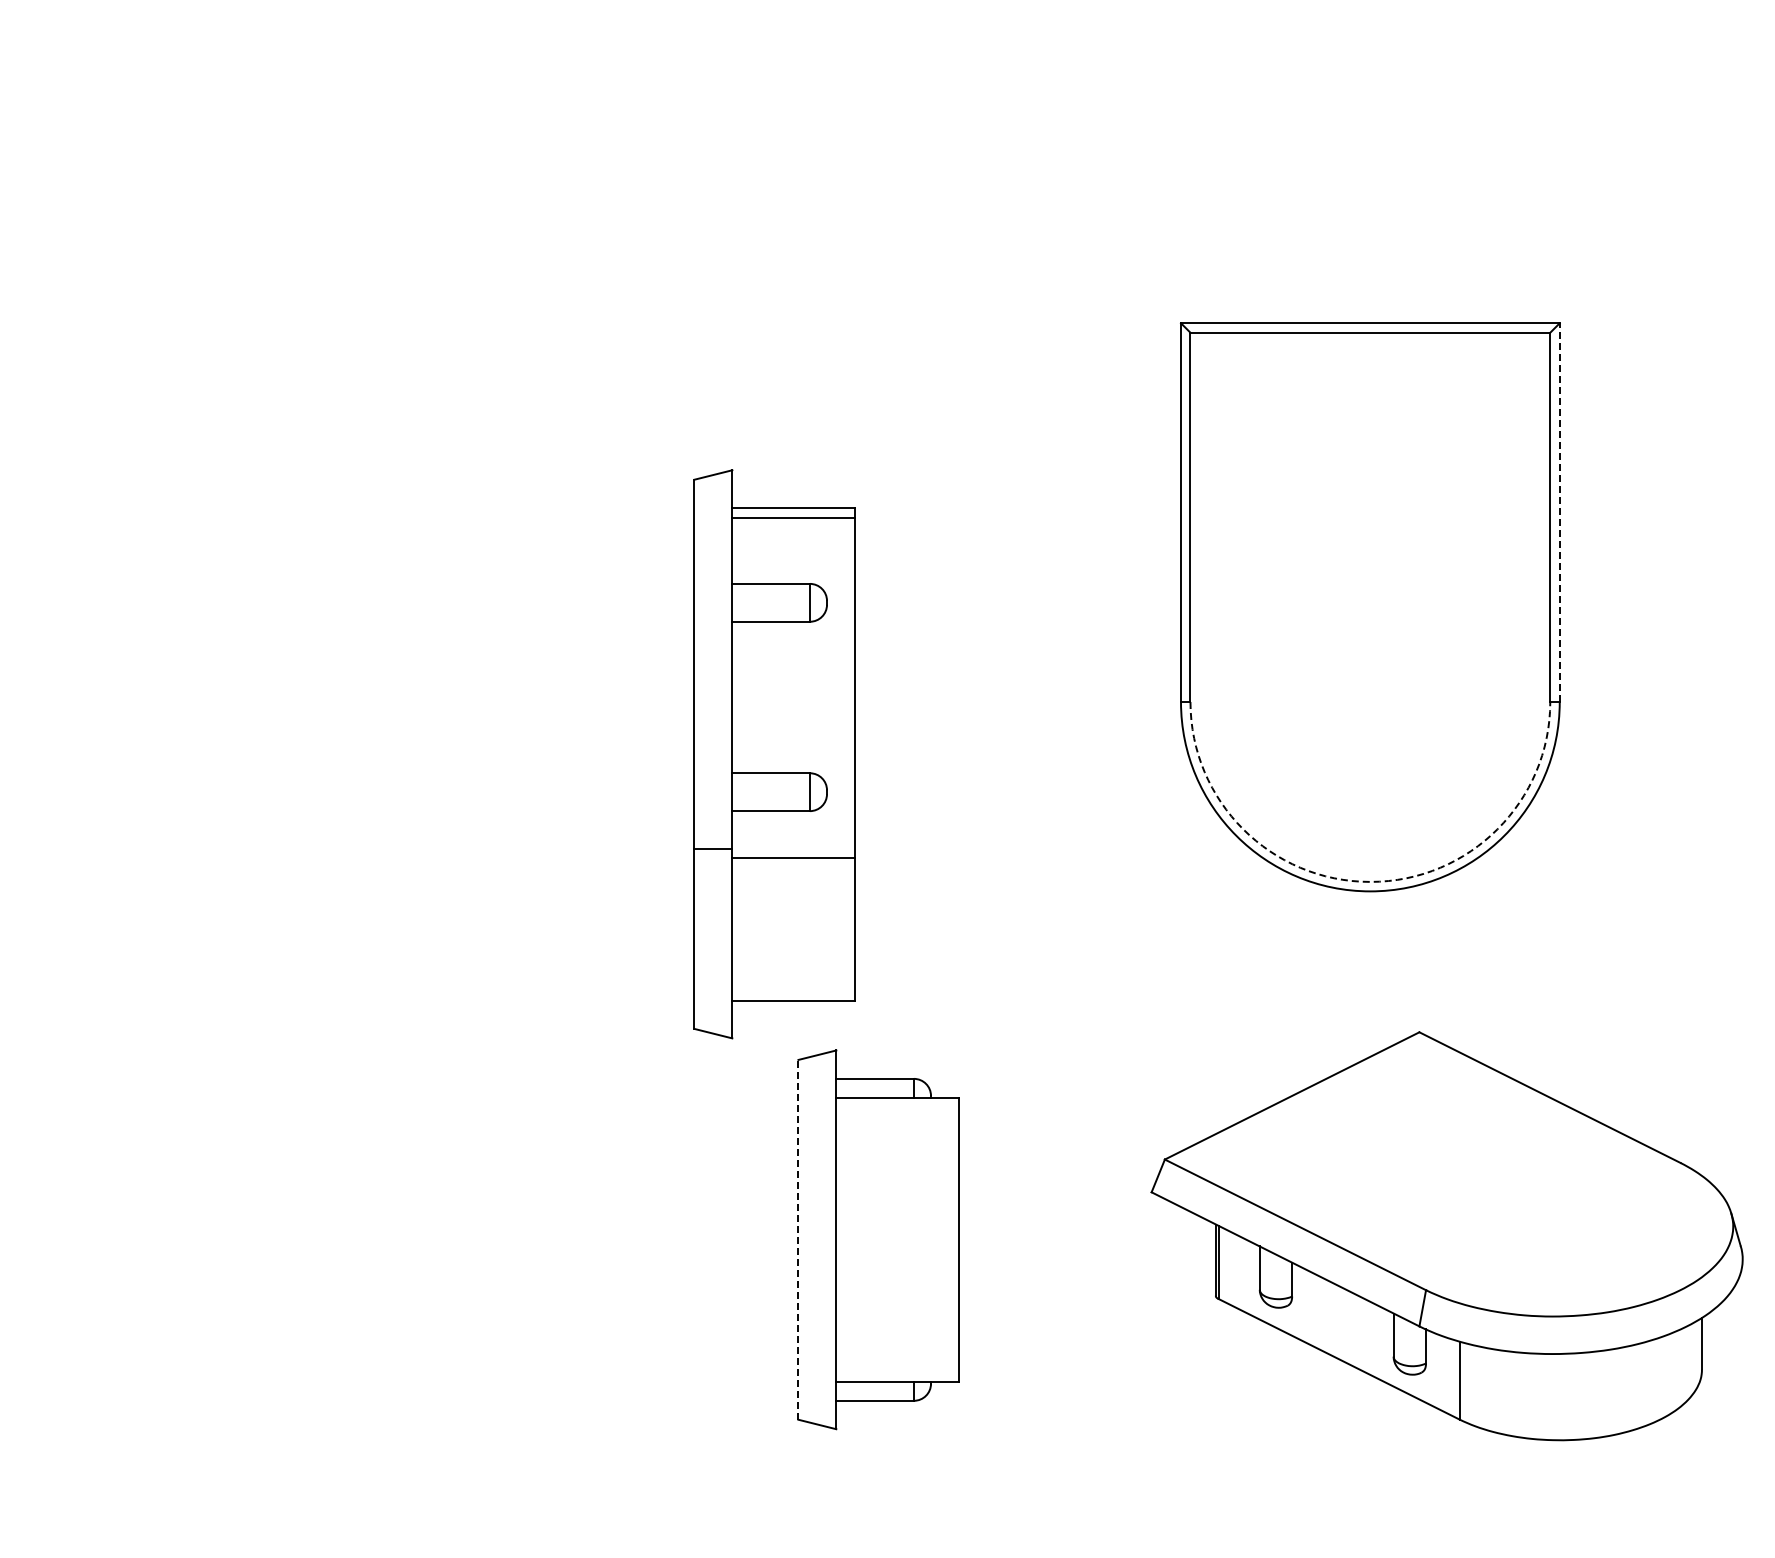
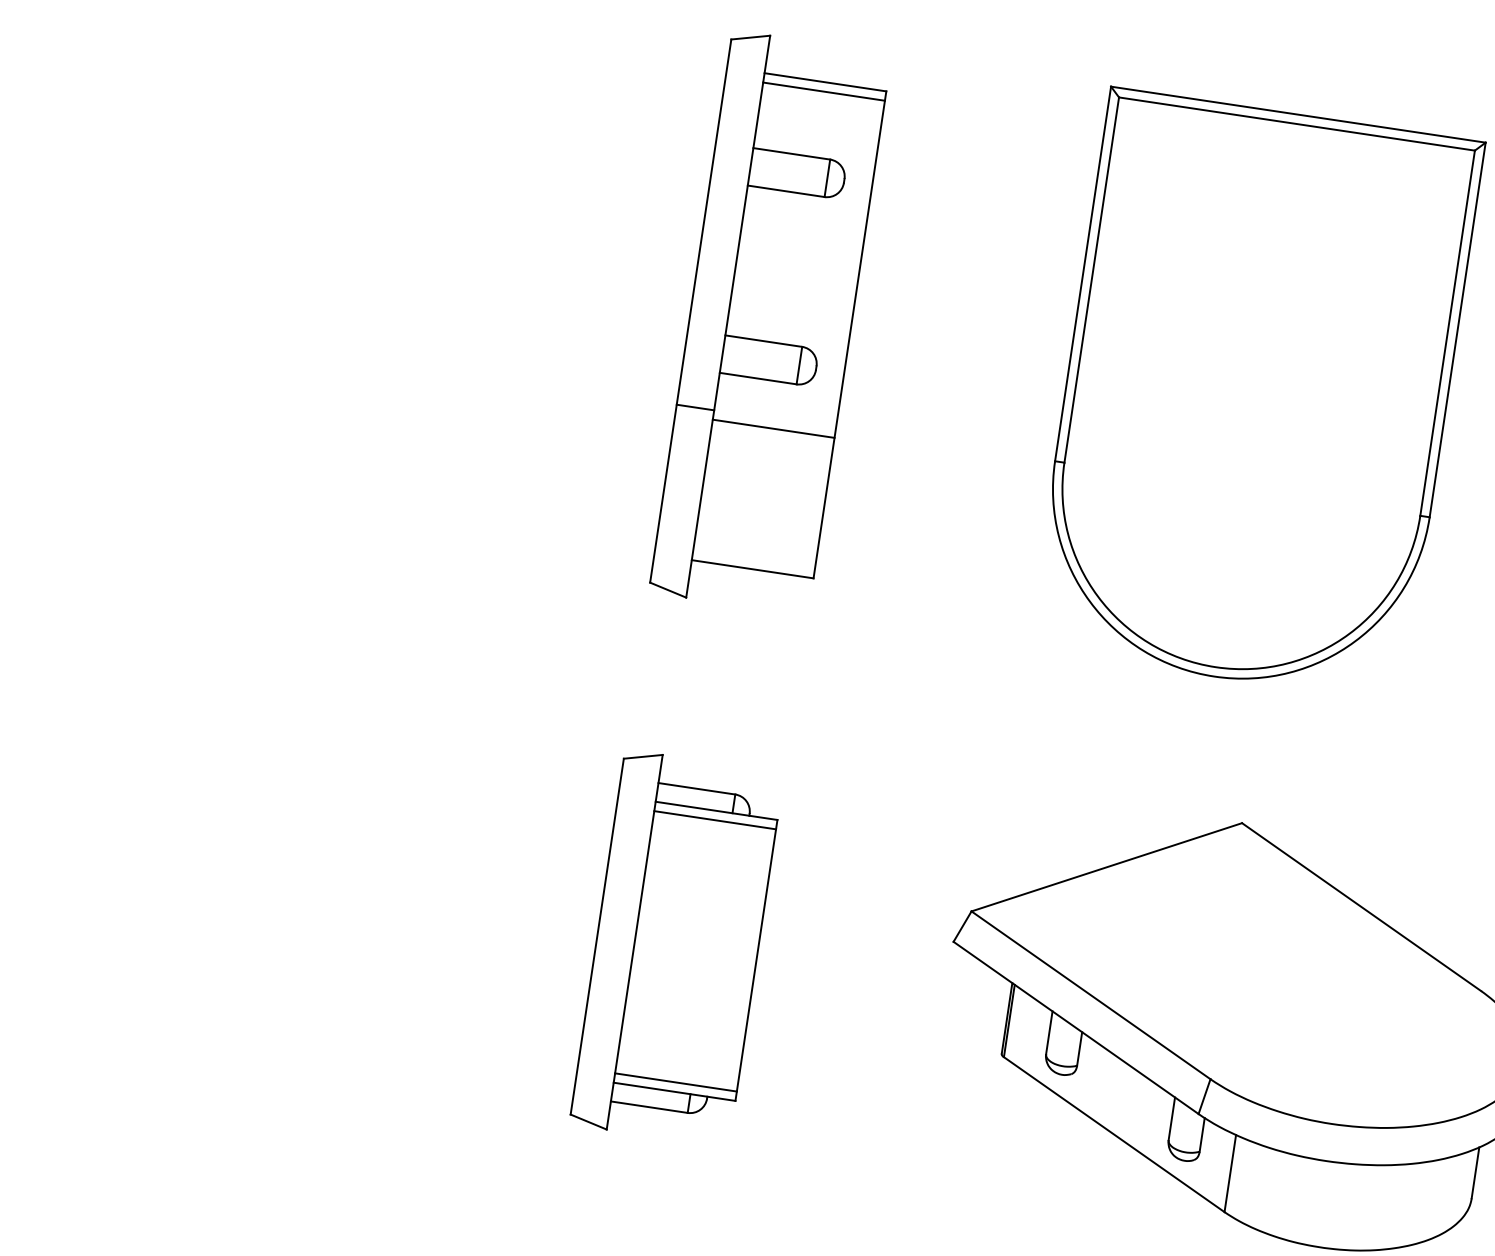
line: (1559, 512) -> (1457, 329), dashed -> solid
part: (774, 754) -> (769, 323), moved
arc: (1370, 881) -> (1215, 666), dashed -> solid
line: (897, 1107) -> (714, 820), added
line: (798, 1239) -> (597, 936), dashed -> solid
line: (897, 1372) -> (675, 1082), added

